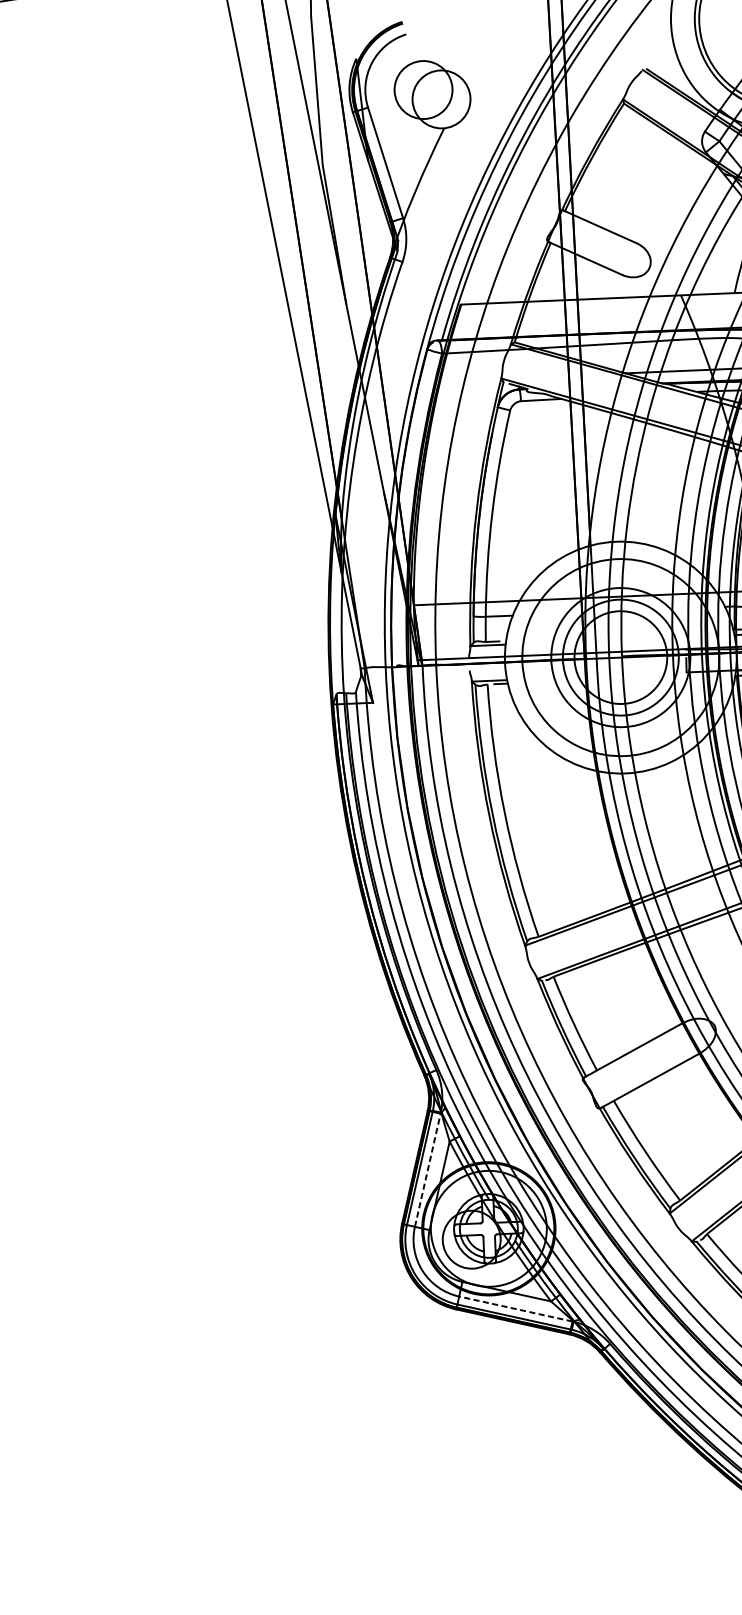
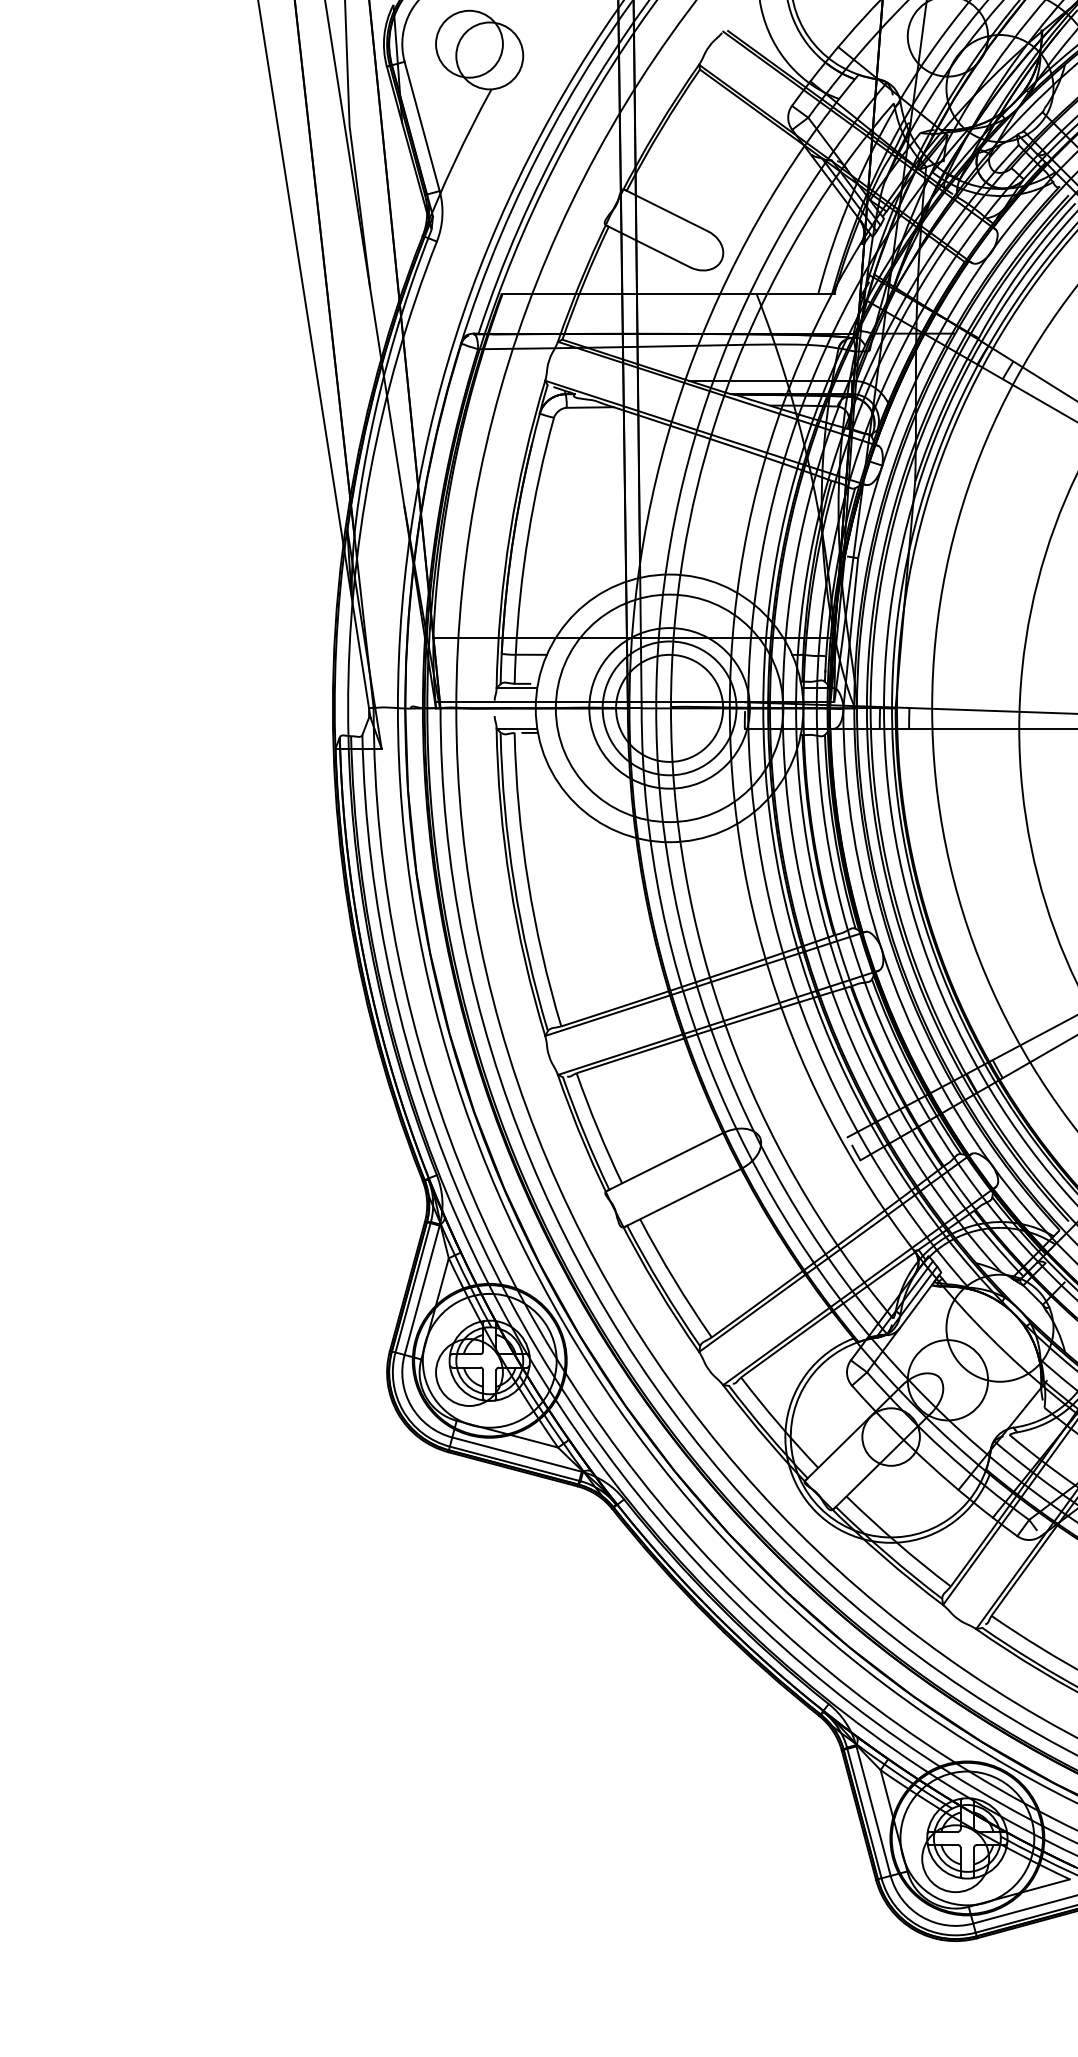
line: (428, 1170) -> (422, 1290), dashed -> solid
line: (516, 1308) -> (517, 1454), dashed -> solid

